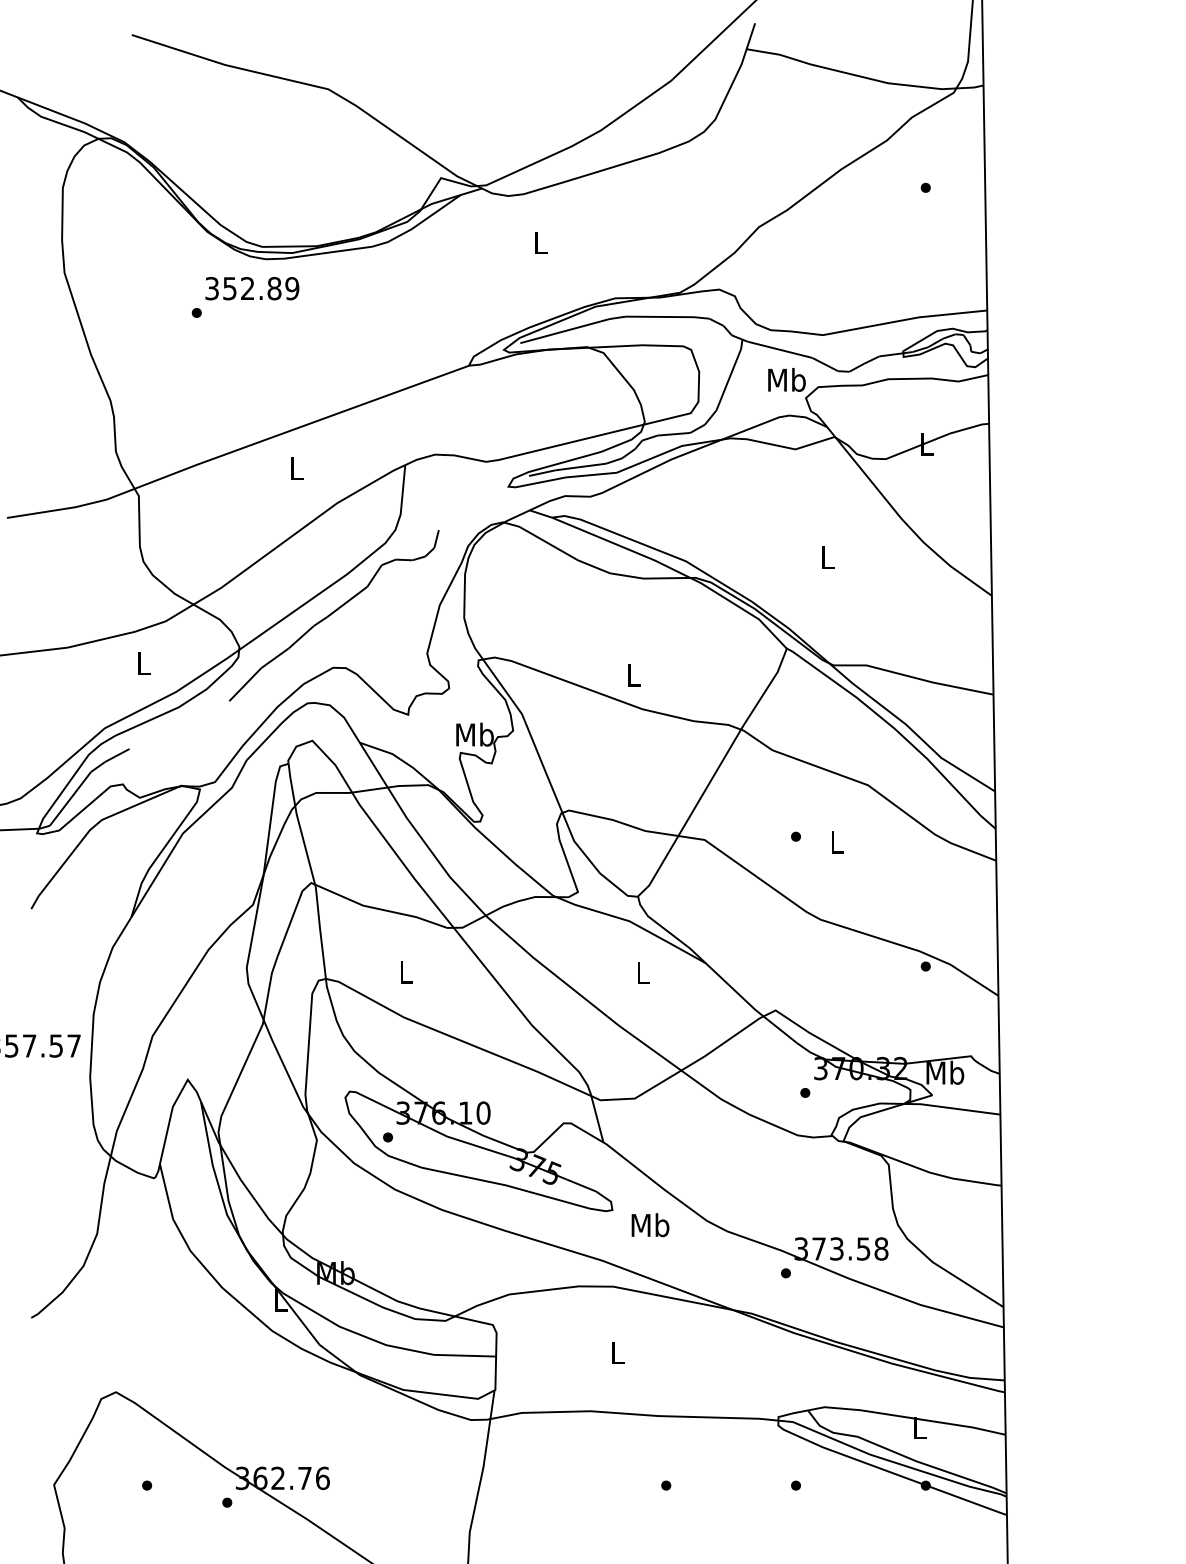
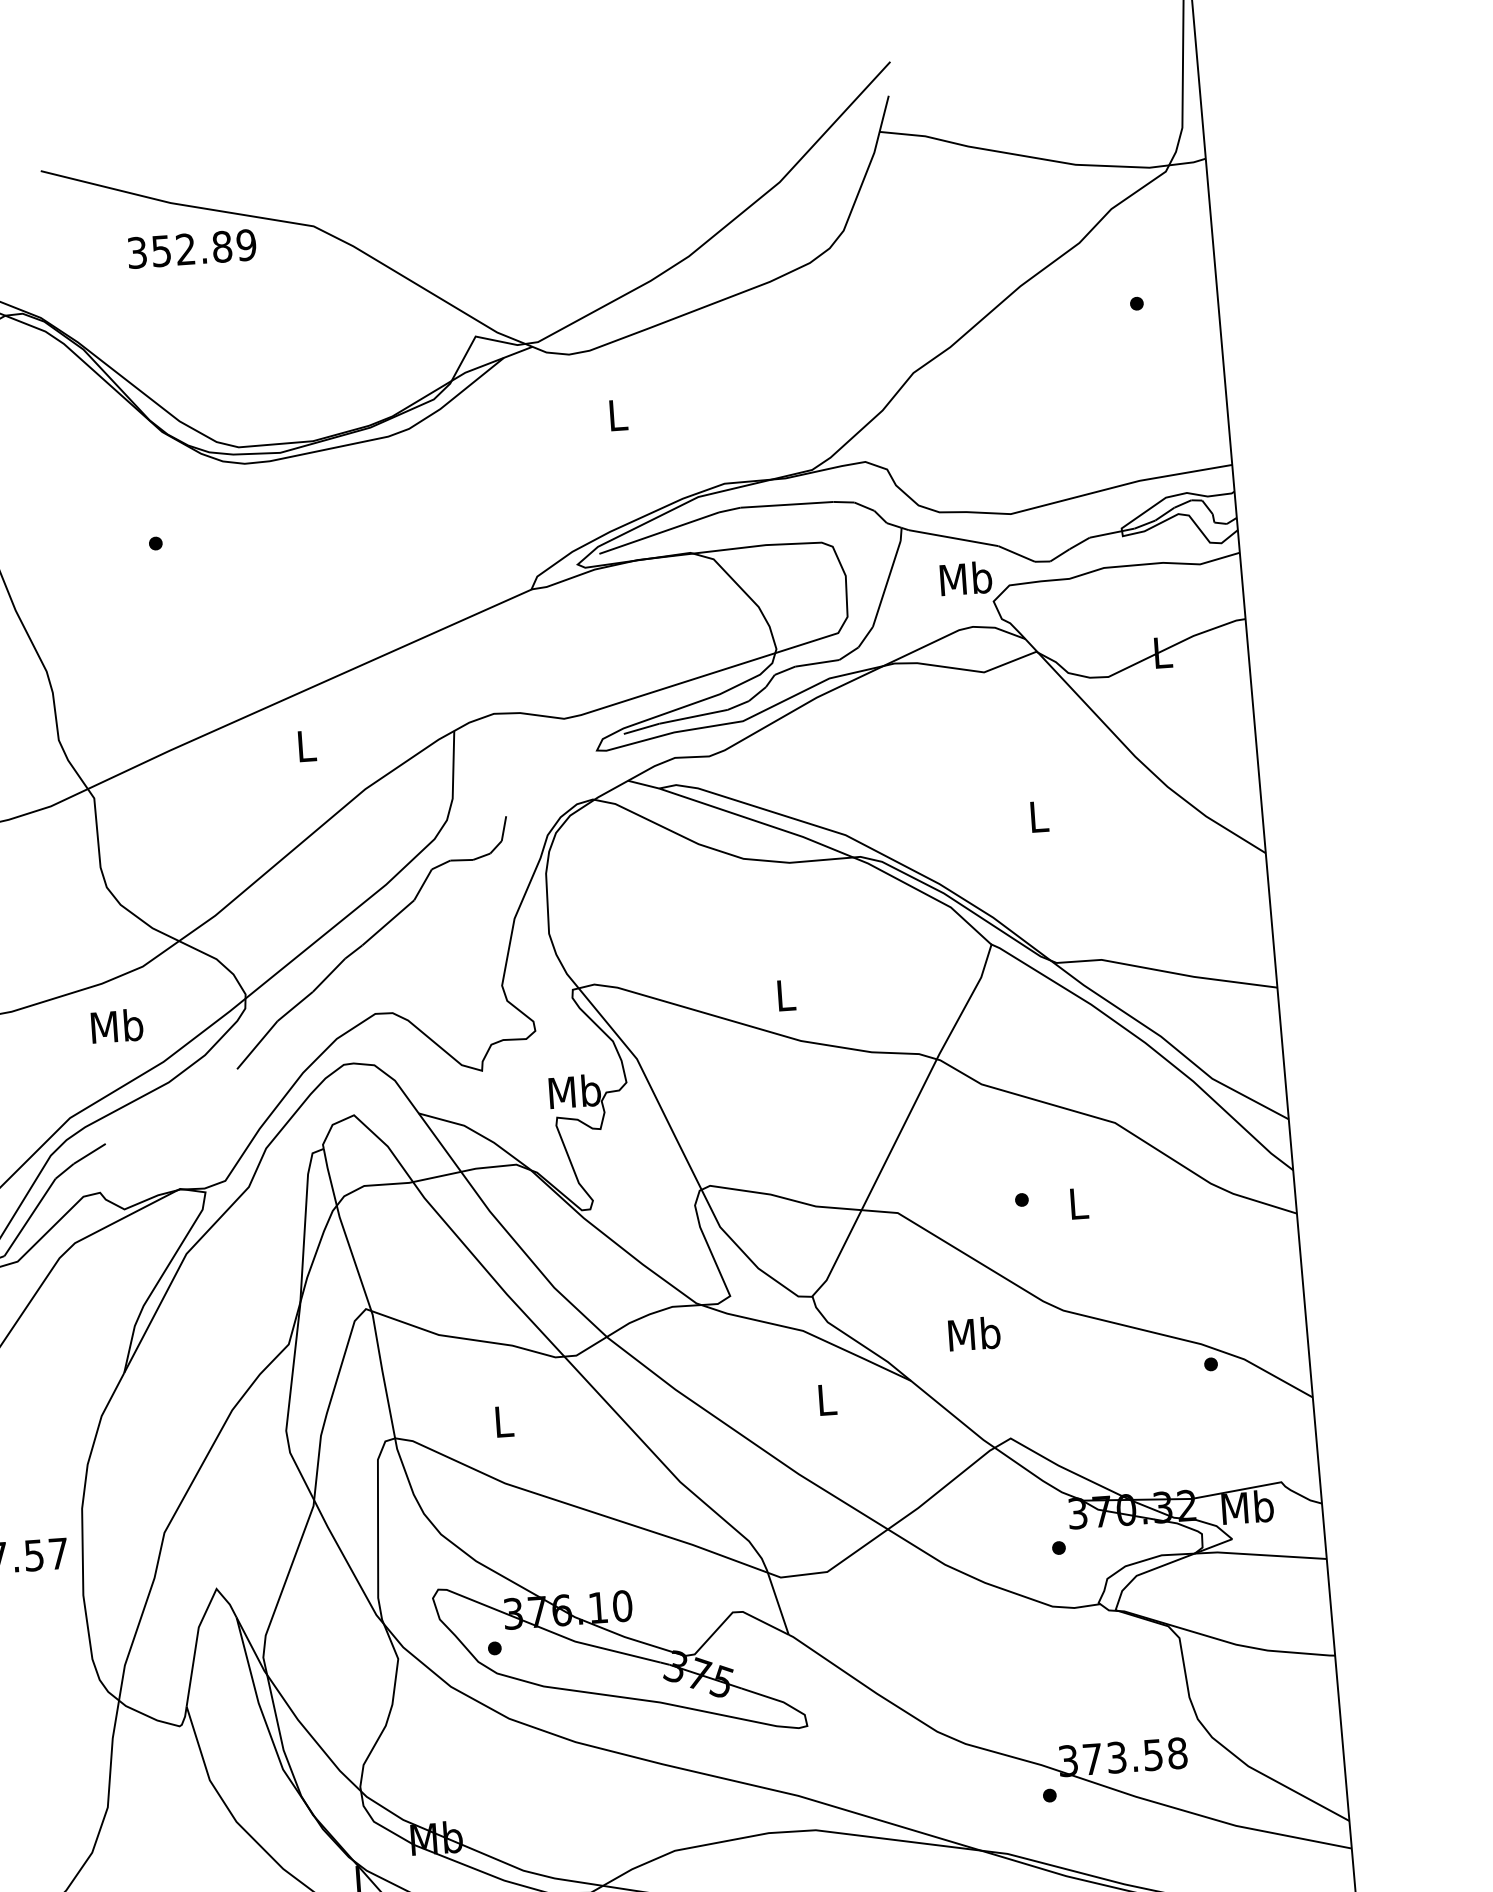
text: (252, 288) -> (192, 248), moved
text: (143, 663) -> (116, 1026), L -> Mb
text: (650, 1225) -> (974, 1334), moved

